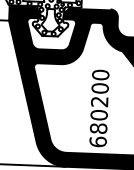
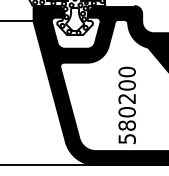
text: (97, 141) -> (126, 138), 680200 -> 580200

